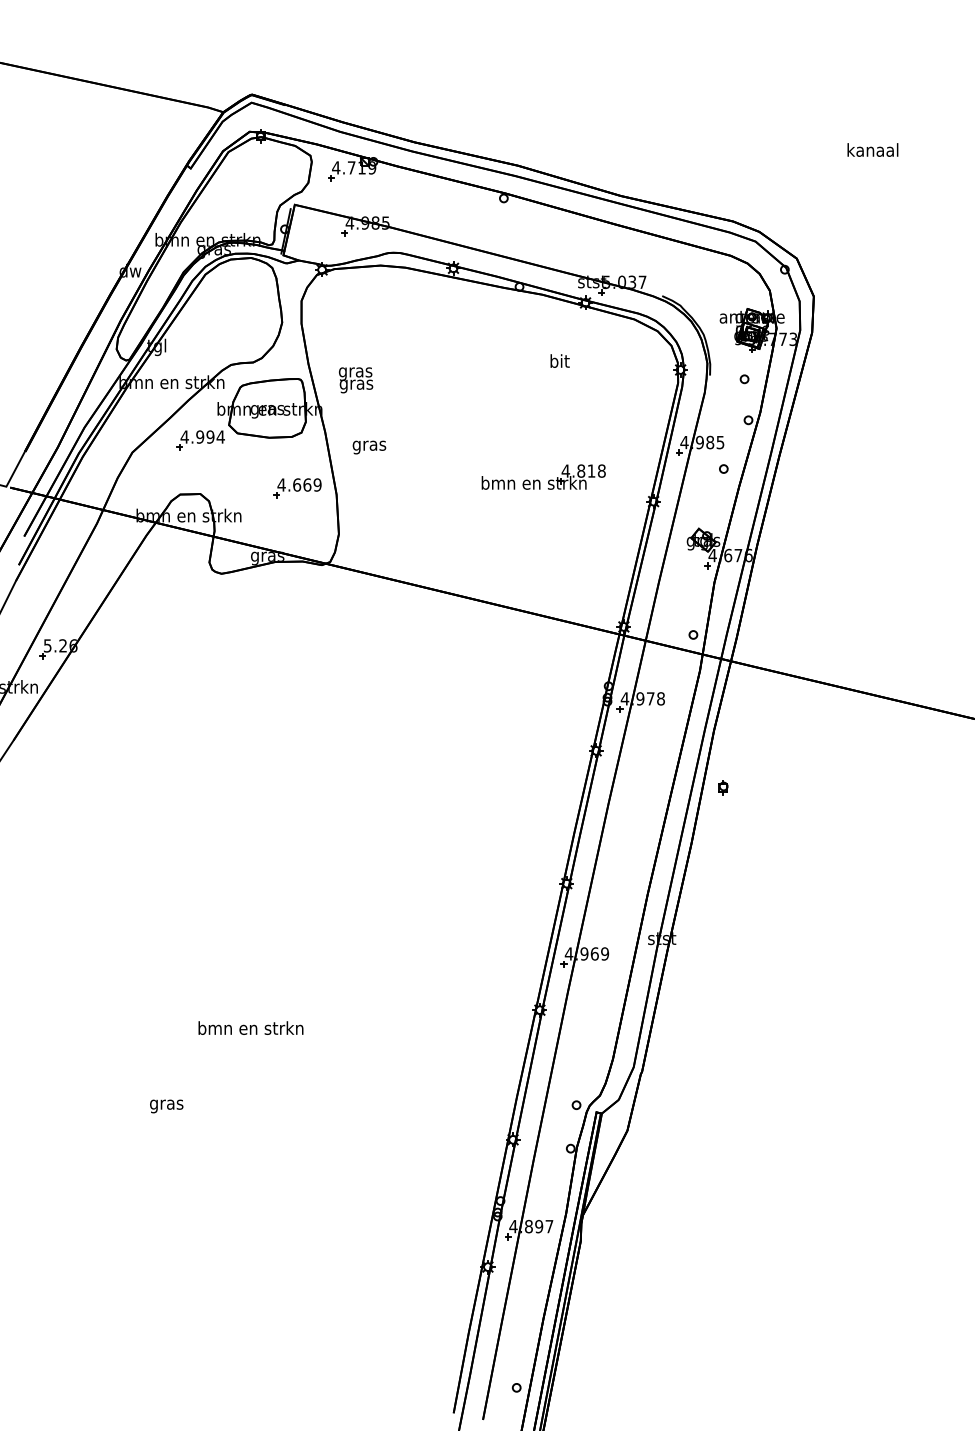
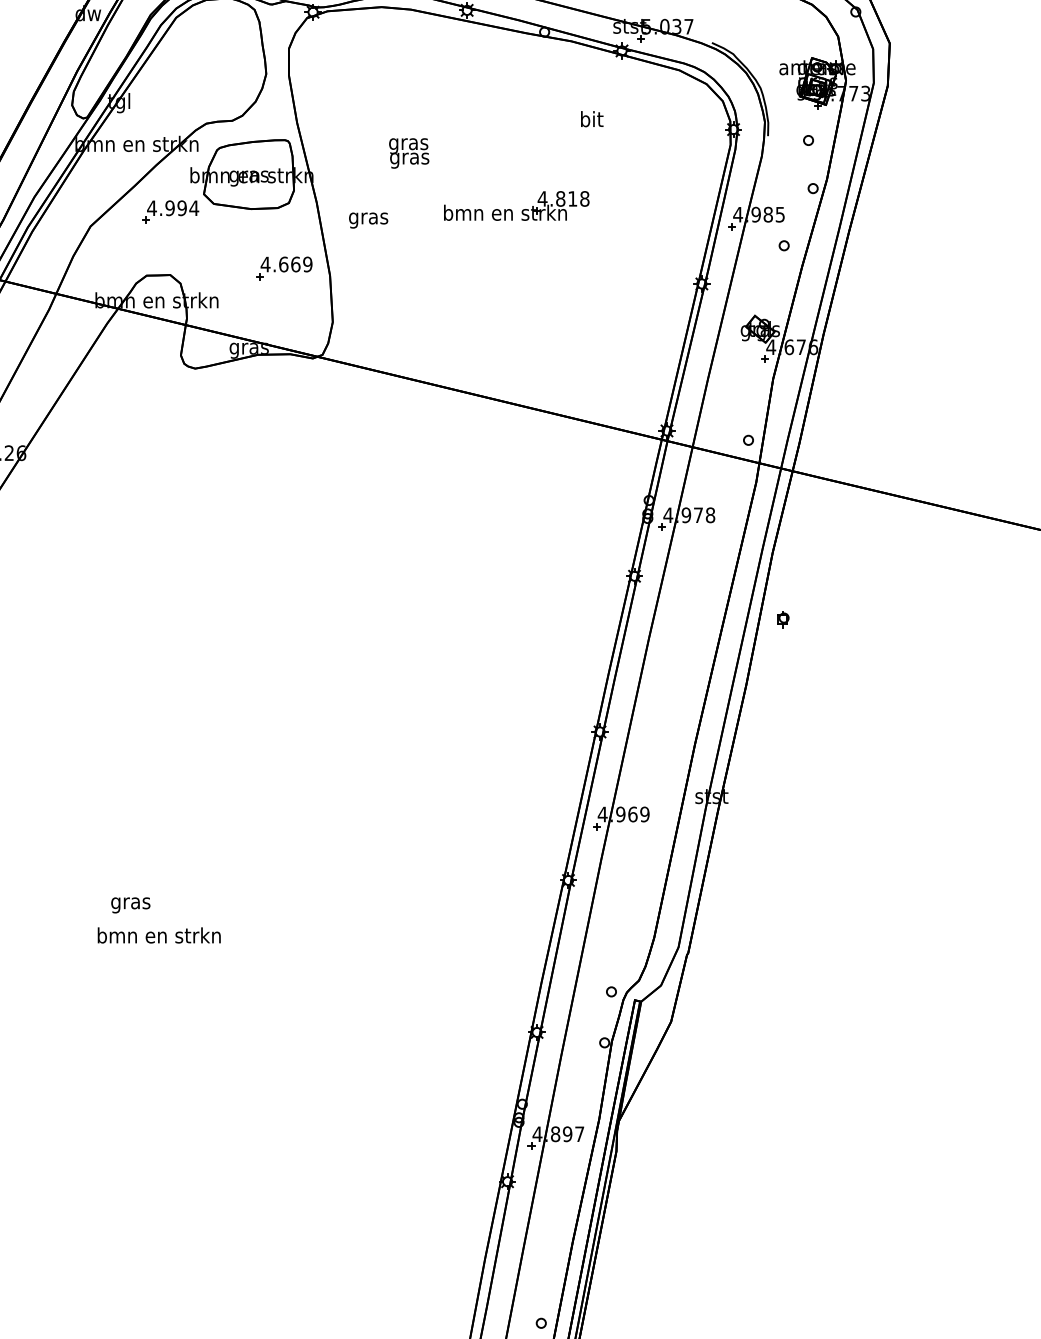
text: (356, 380) -> (409, 153), moved
part: (543, 476) -> (516, 205), moved
text: (250, 1027) -> (158, 934), moved
text: (166, 1106) -> (130, 905), moved

